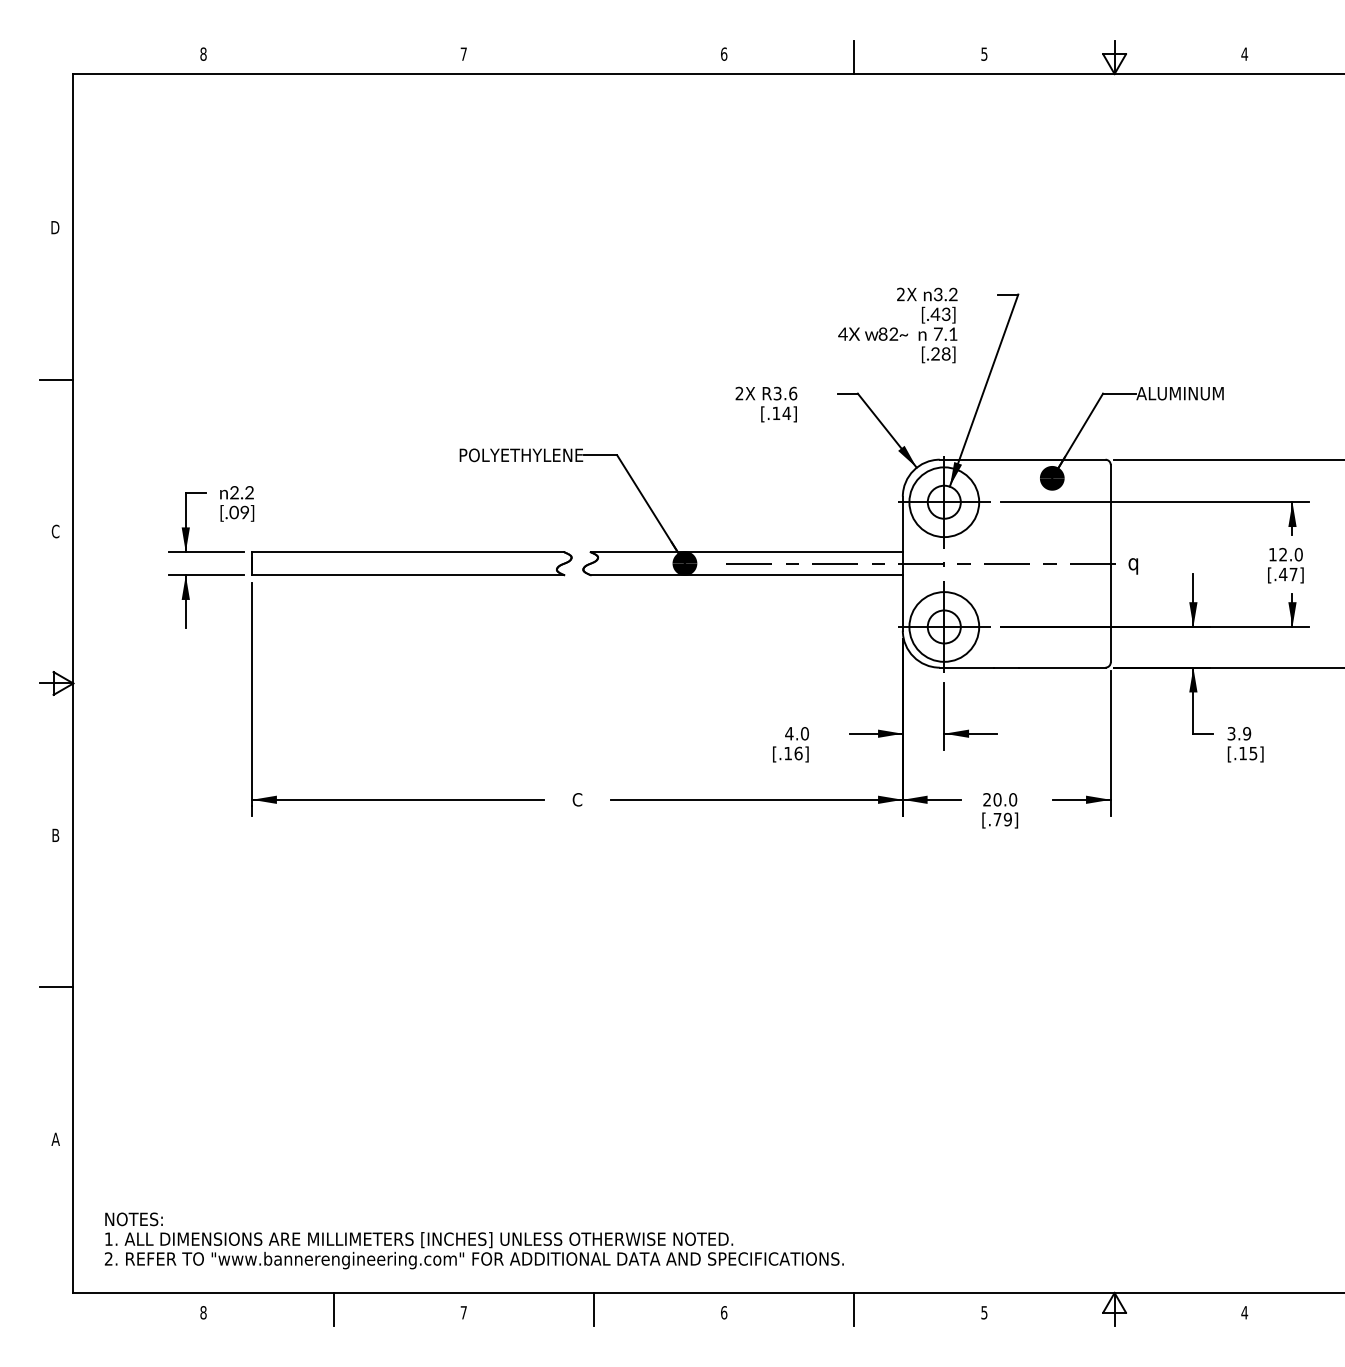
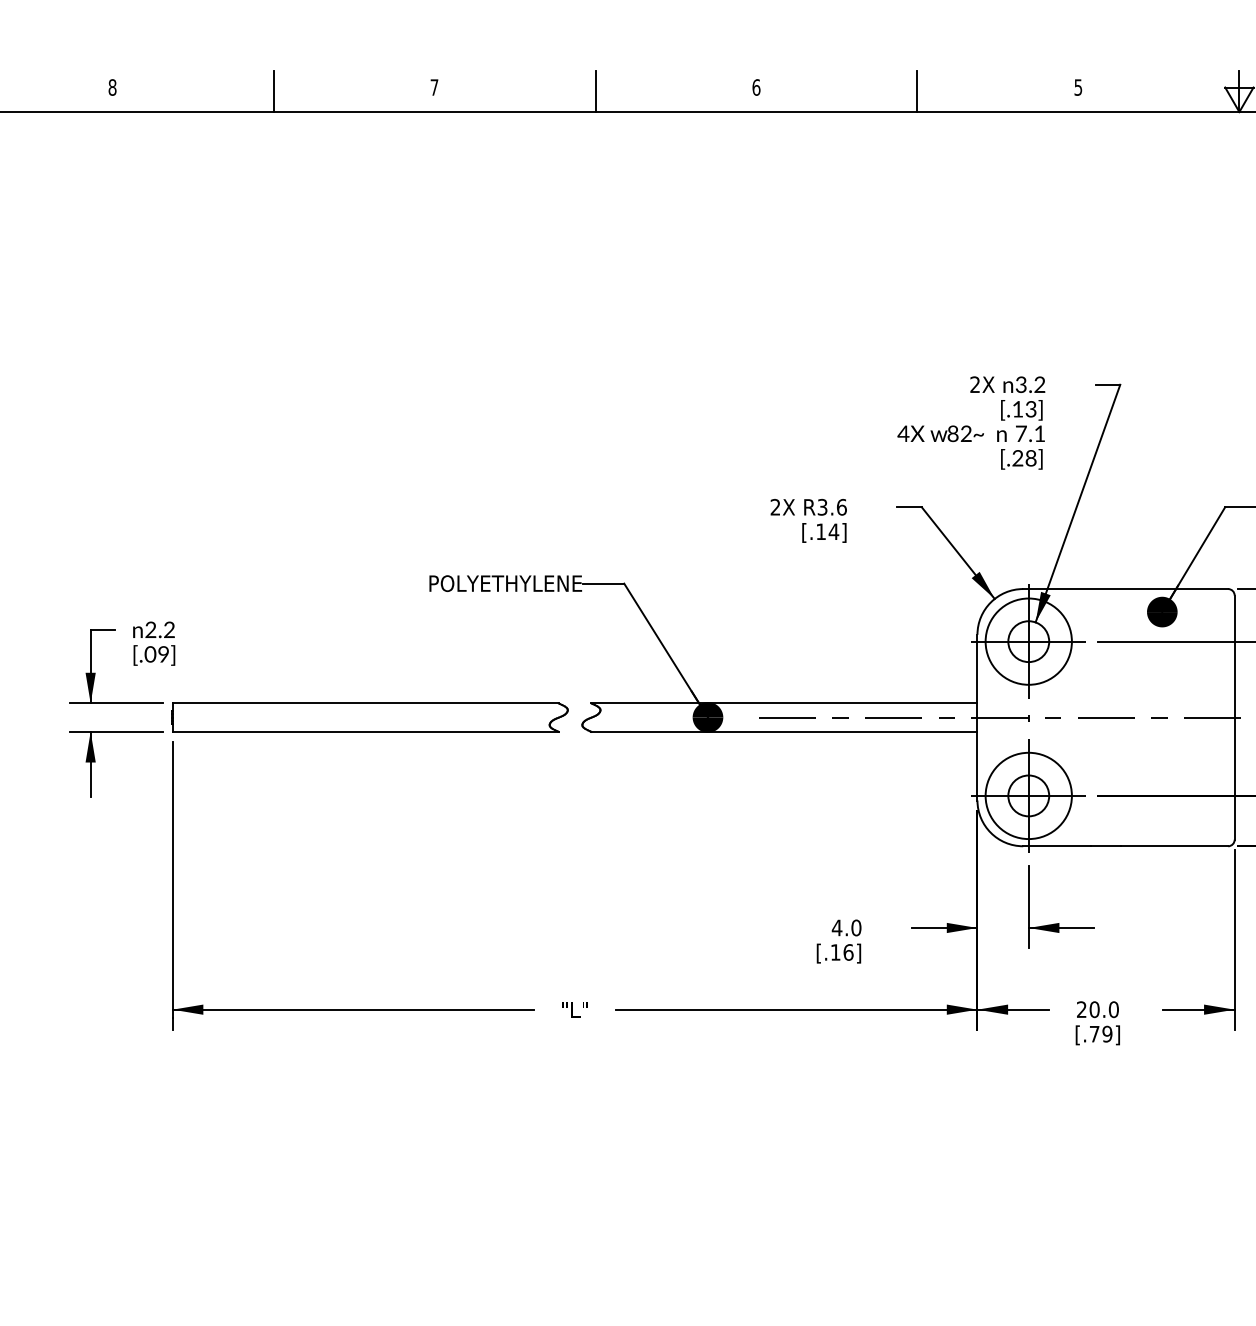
line: (333, 57) -> (273, 91), added
line: (594, 57) -> (596, 91), added
text: (935, 313) -> (1017, 408), [.43] -> [.13]
text: (577, 799) -> (575, 1009), C -> "L"

